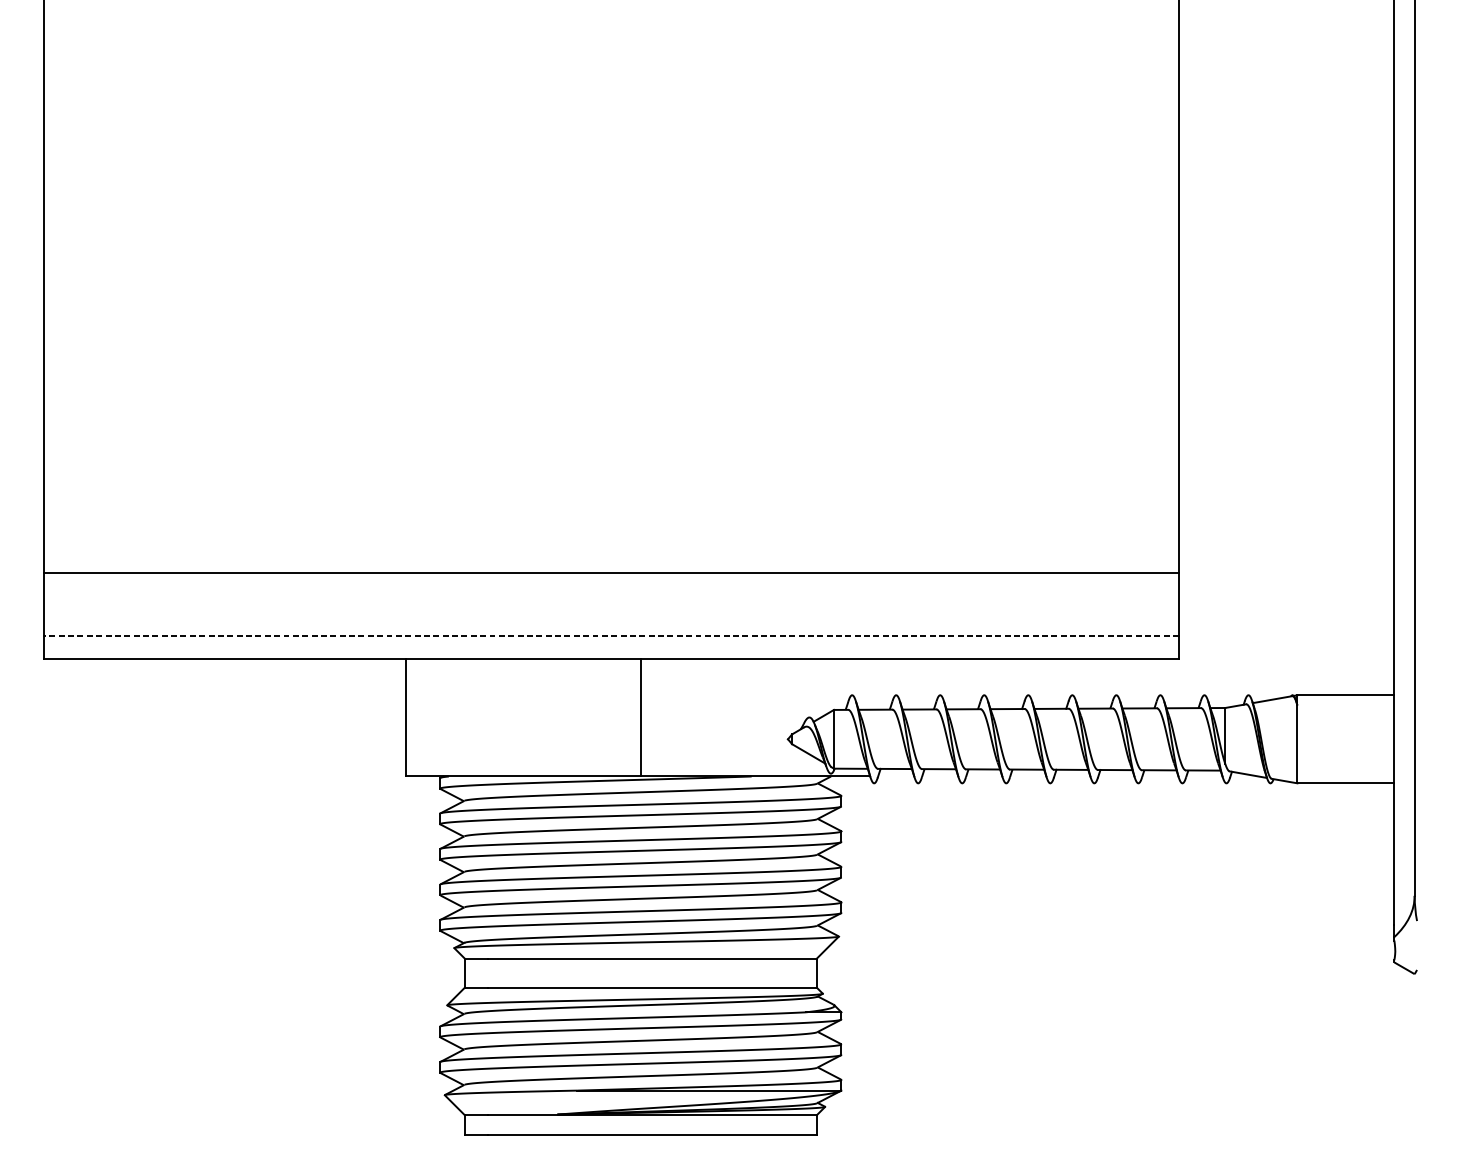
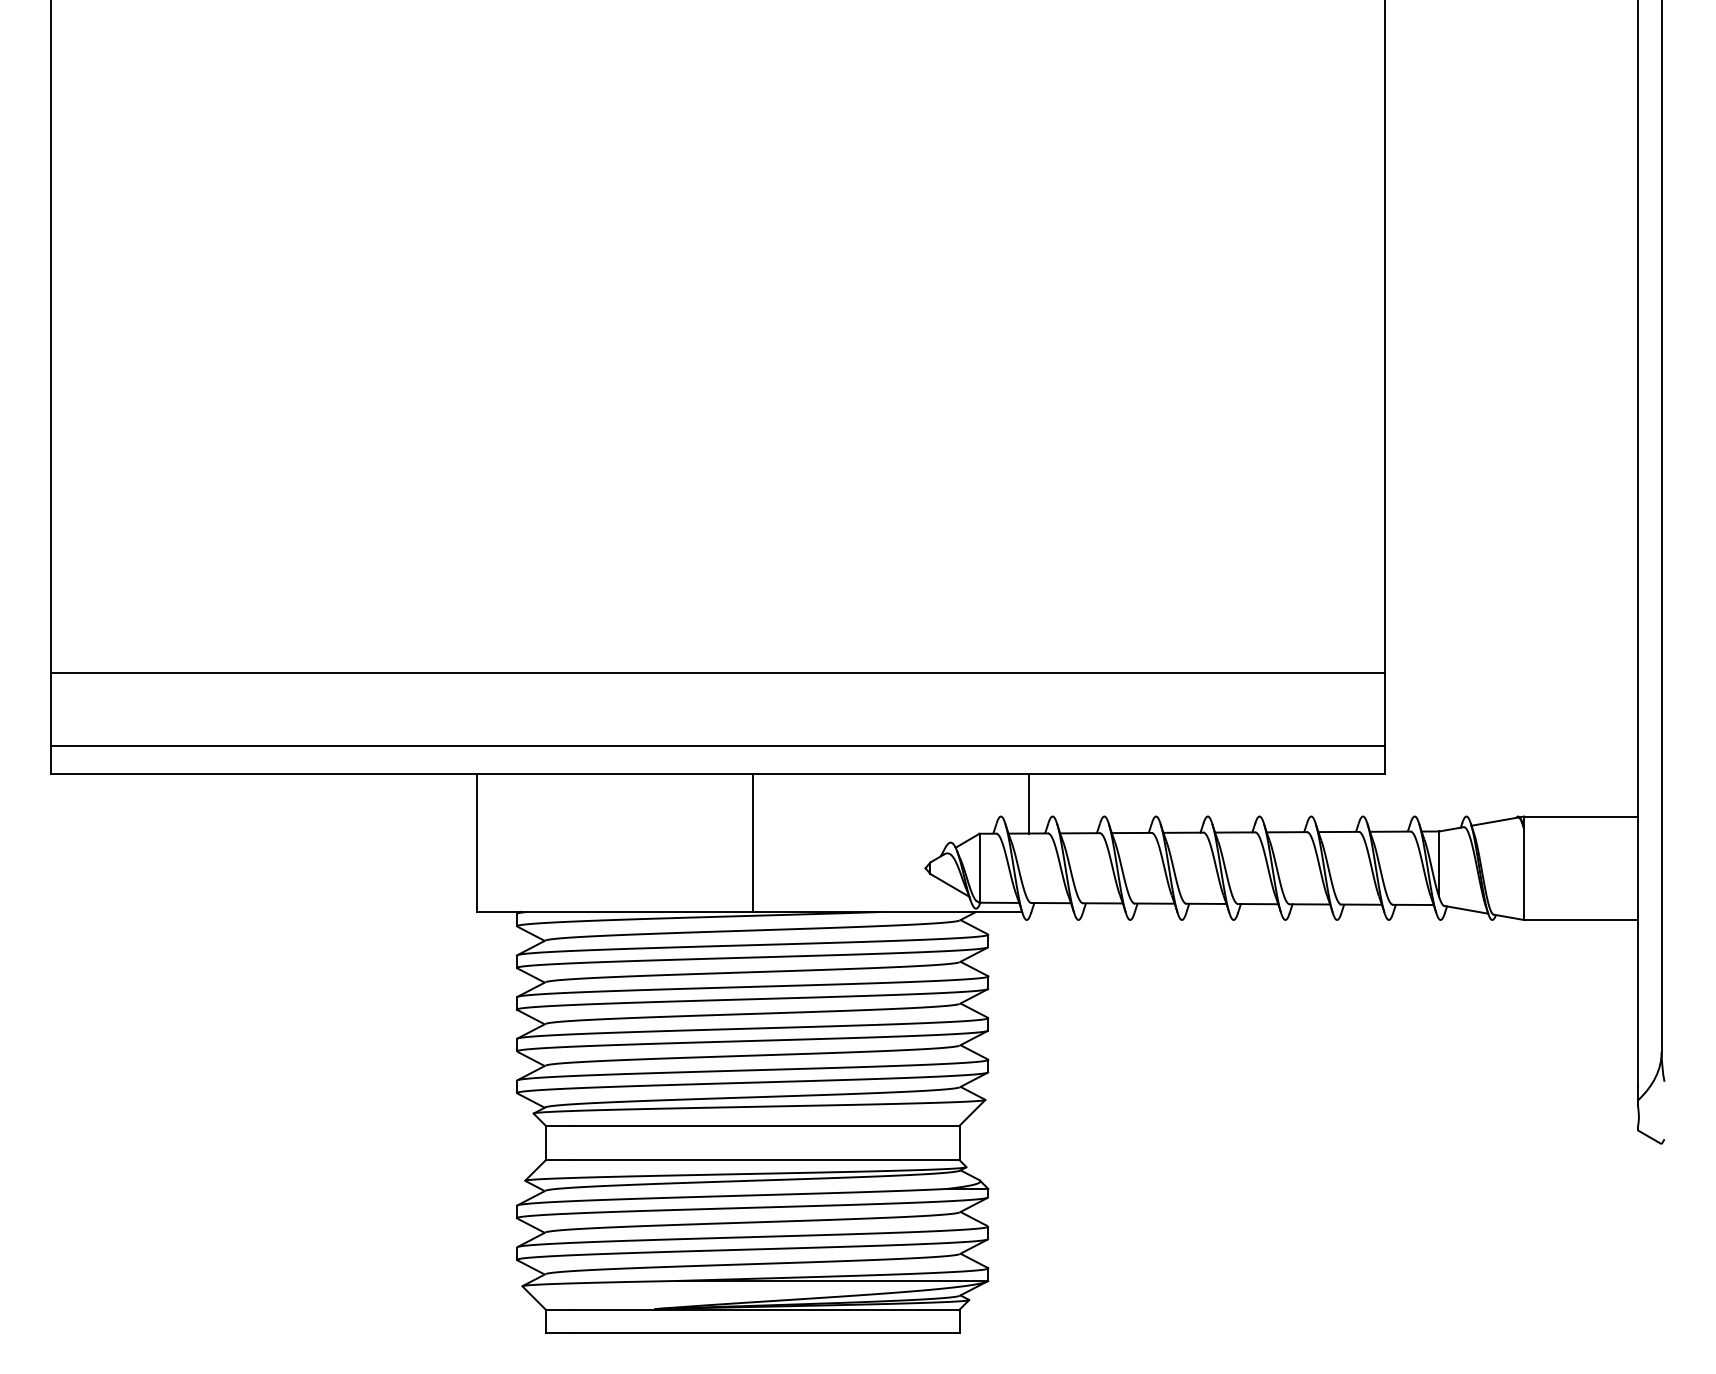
line: (611, 635) -> (718, 746), dashed -> solid
line: (875, 684) -> (1028, 803), added

